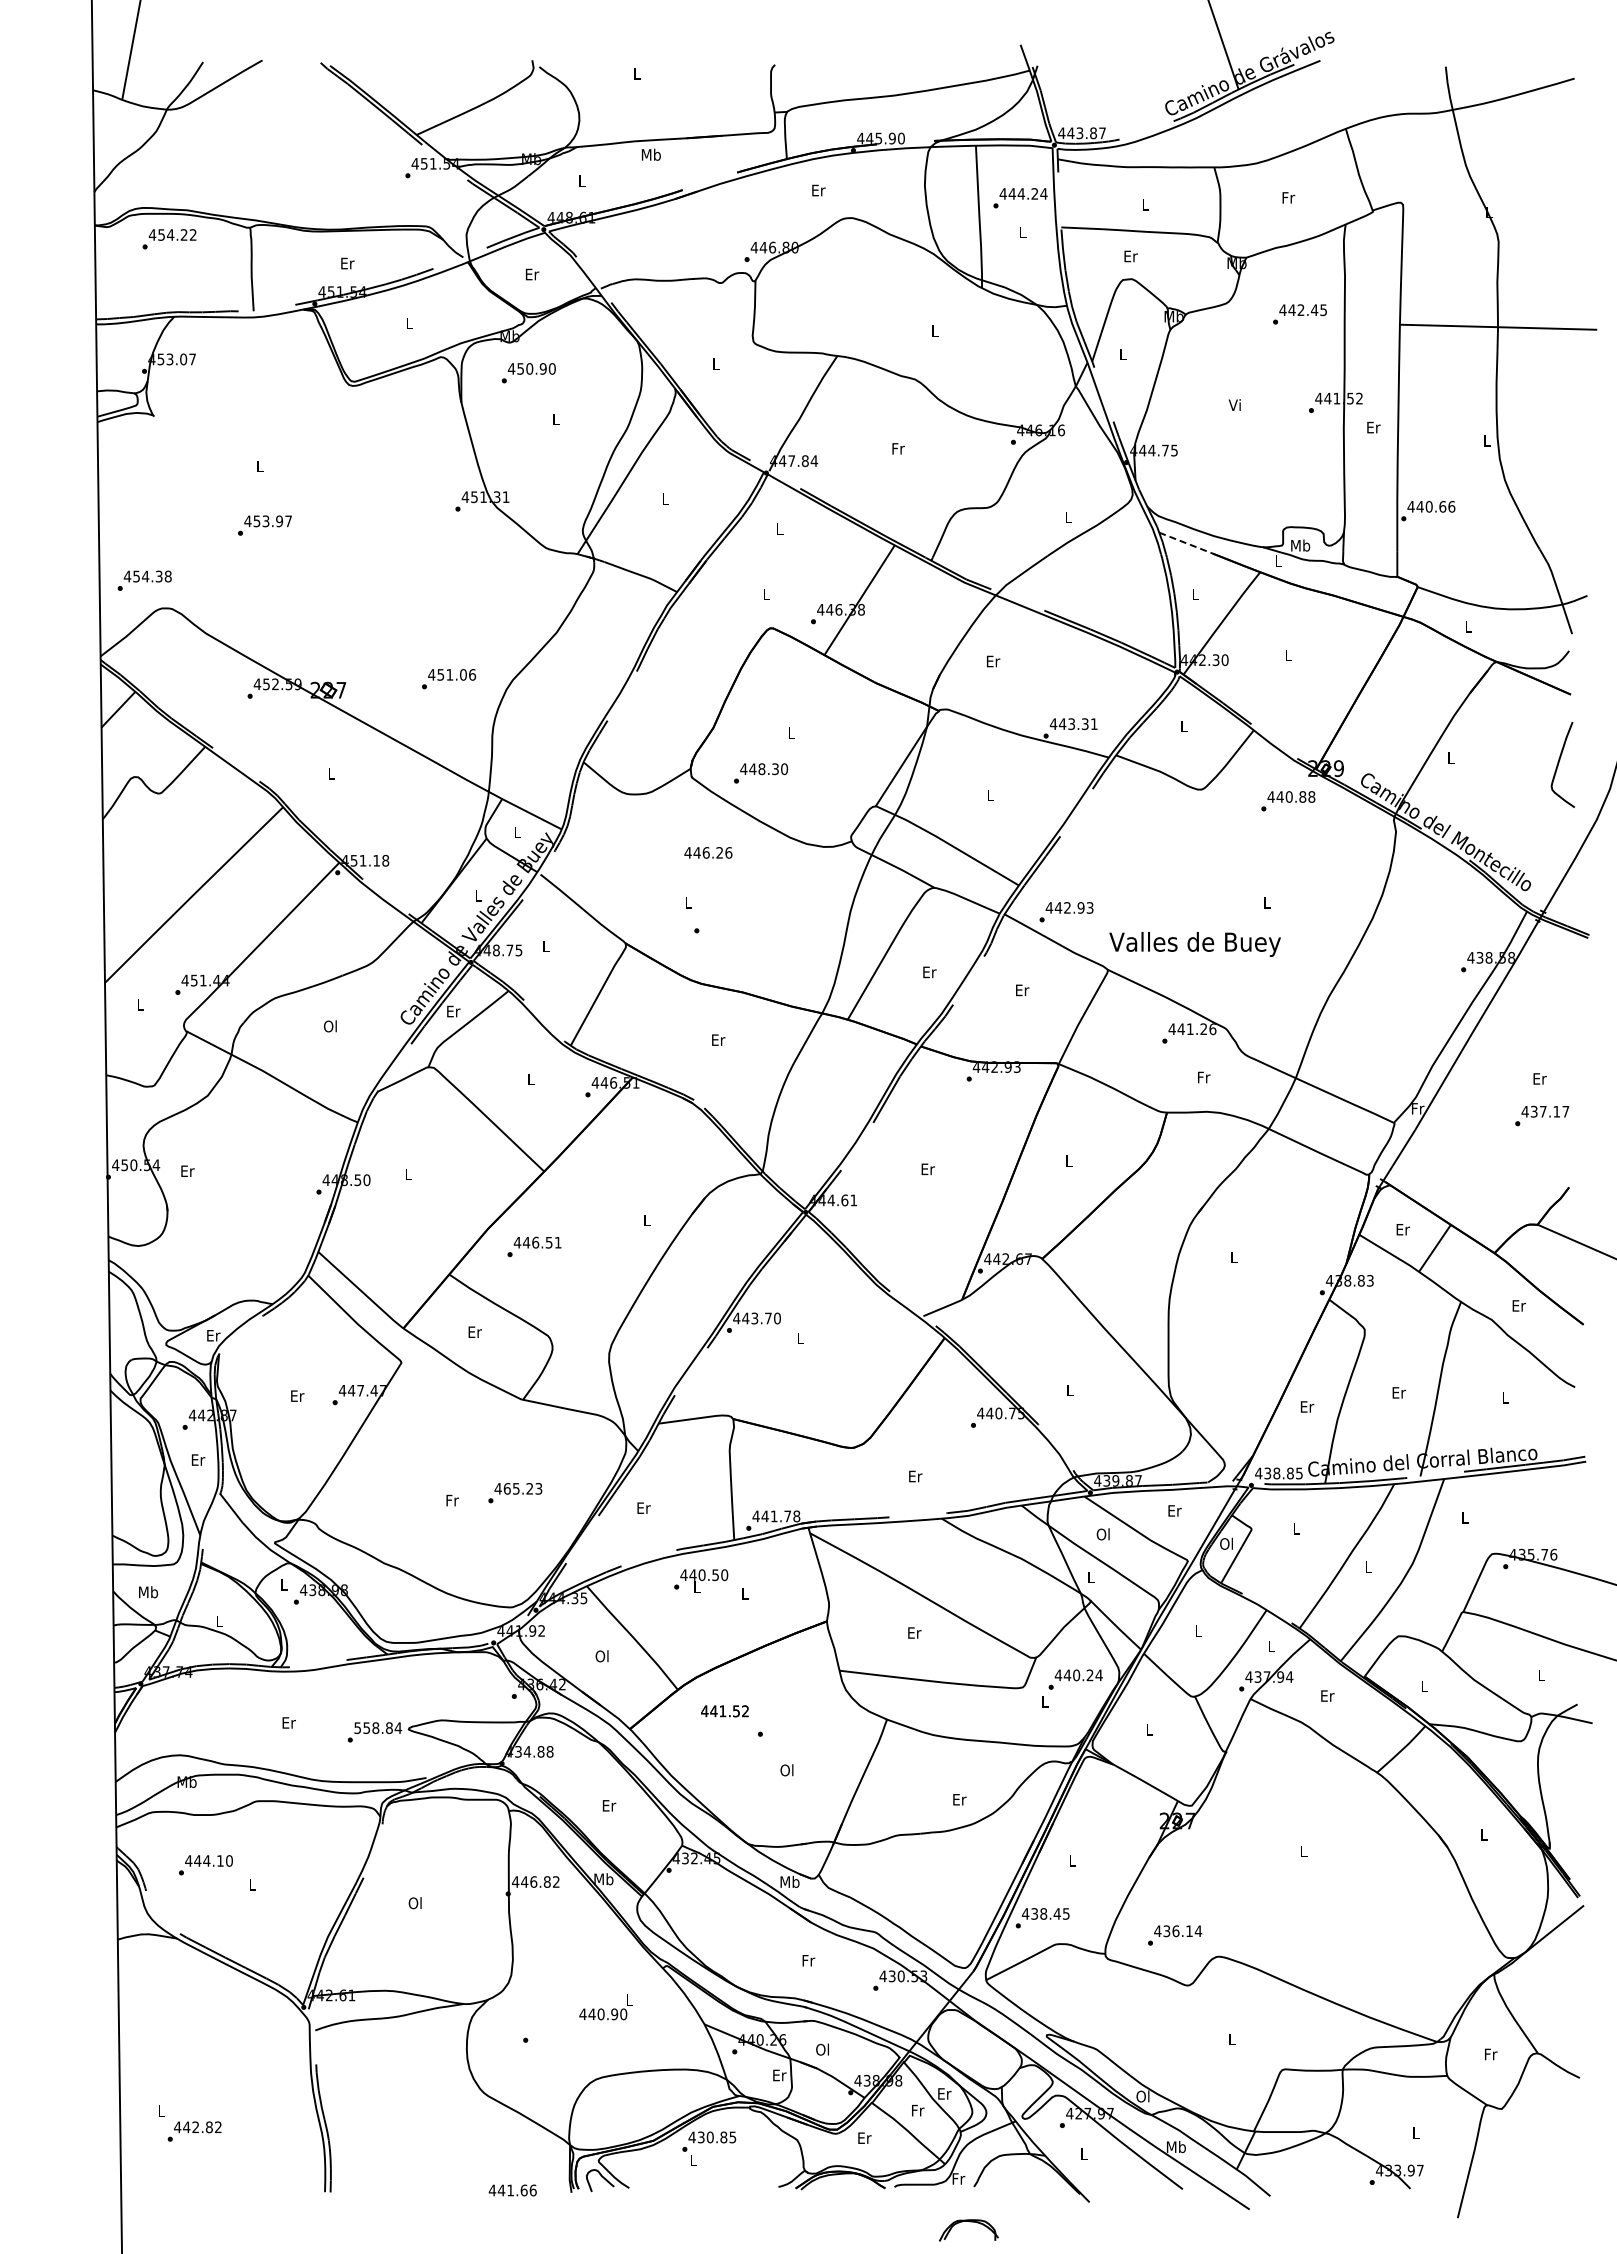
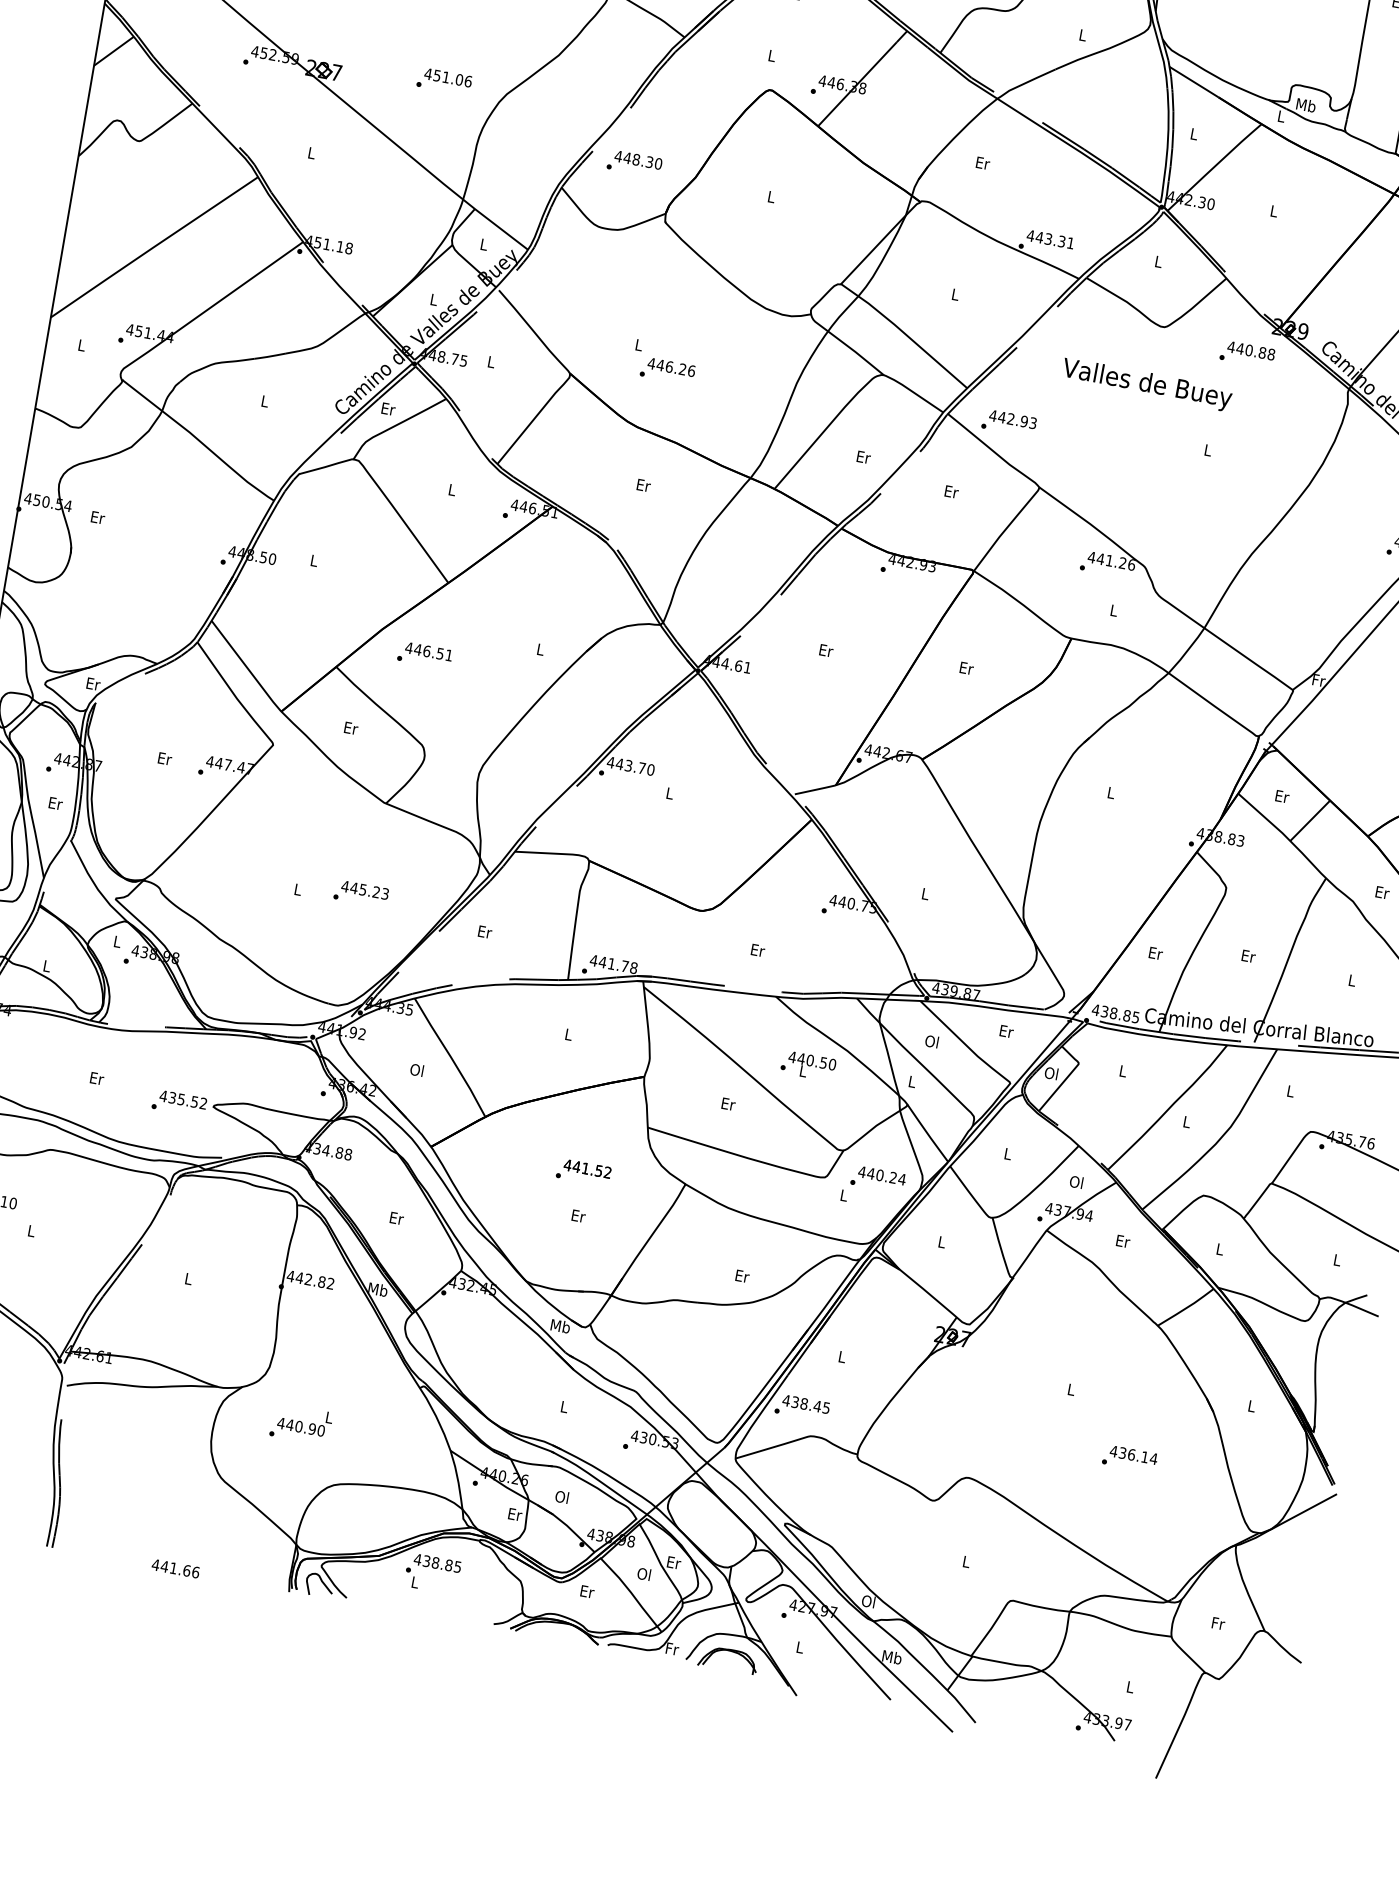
line: (1186, 543) -> (1194, 82), dashed -> solid
text: (761, 773) -> (635, 163), moved
text: (708, 852) -> (671, 367), moved
text: (1194, 944) -> (1146, 384), moved
text: (329, 1026) -> (263, 401), Ol -> L
text: (1204, 1077) -> (1114, 610), Fr -> L
text: (1069, 1160) -> (966, 667), L -> Er
text: (506, 1488) -> (353, 887), 465.23 -> 445.23
text: (452, 1500) -> (298, 889), Fr -> L
text: (701, 1580) -> (808, 1065), moved
text: (1270, 1646) -> (1075, 1182), L -> Ol
text: (724, 1711) -> (587, 1169), moved
text: (378, 1727) -> (184, 1099), 558.84 -> 435.52
text: (787, 1770) -> (578, 1216), Ol -> Er
text: (533, 1881) -> (308, 1279), 446.82 -> 442.82
text: (414, 1903) -> (187, 1279), Ol -> L
text: (1175, 1935) -> (1130, 1458), moved
text: (808, 1960) -> (564, 1406), Fr -> L
text: (605, 2007) -> (304, 1420), moved
text: (917, 2110) -> (644, 1574), Fr -> Ol
text: (709, 2137) -> (434, 1562), 430.85 -> 438.85
text: (512, 2190) -> (175, 1568), moved
part: (969, 2222) -> (730, 1652), moved

